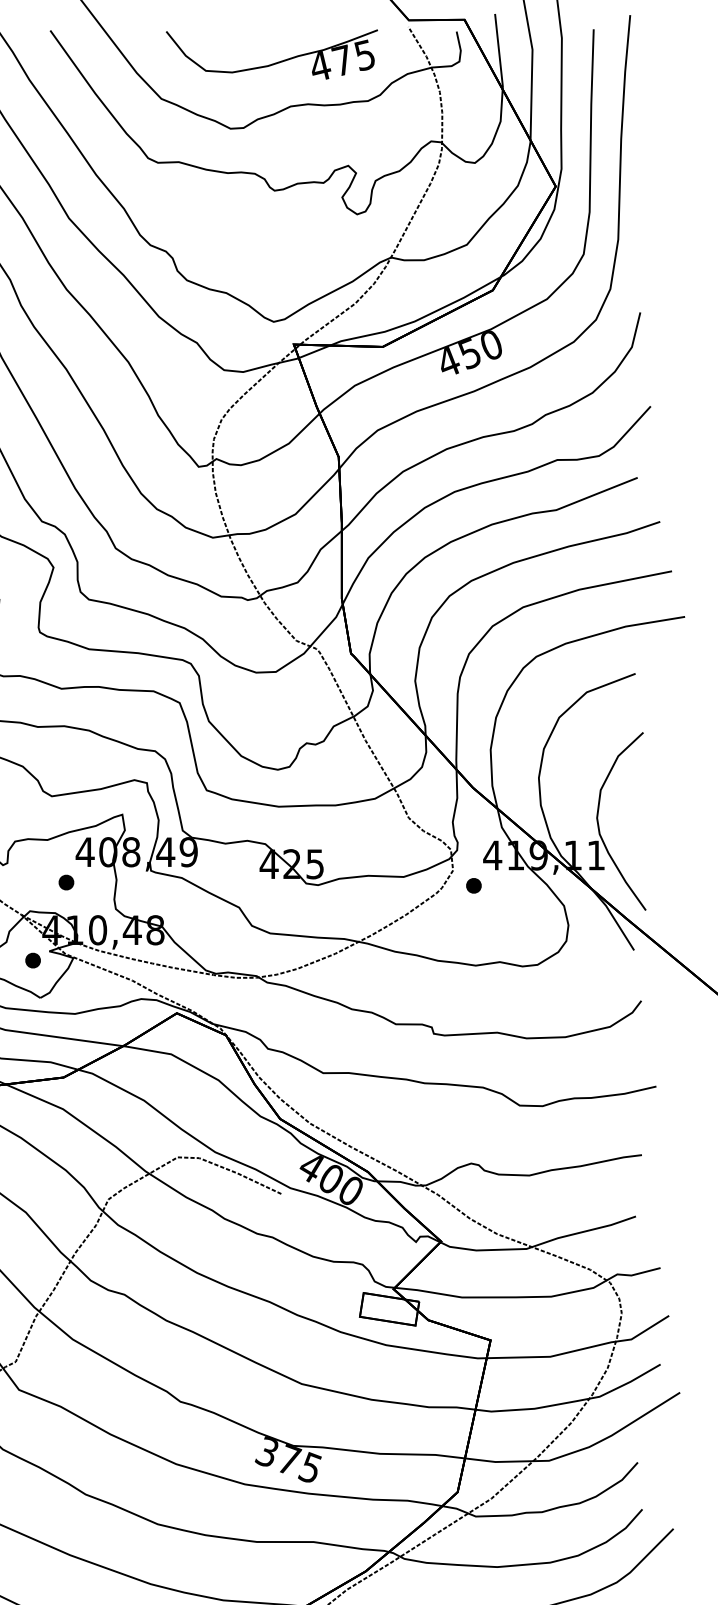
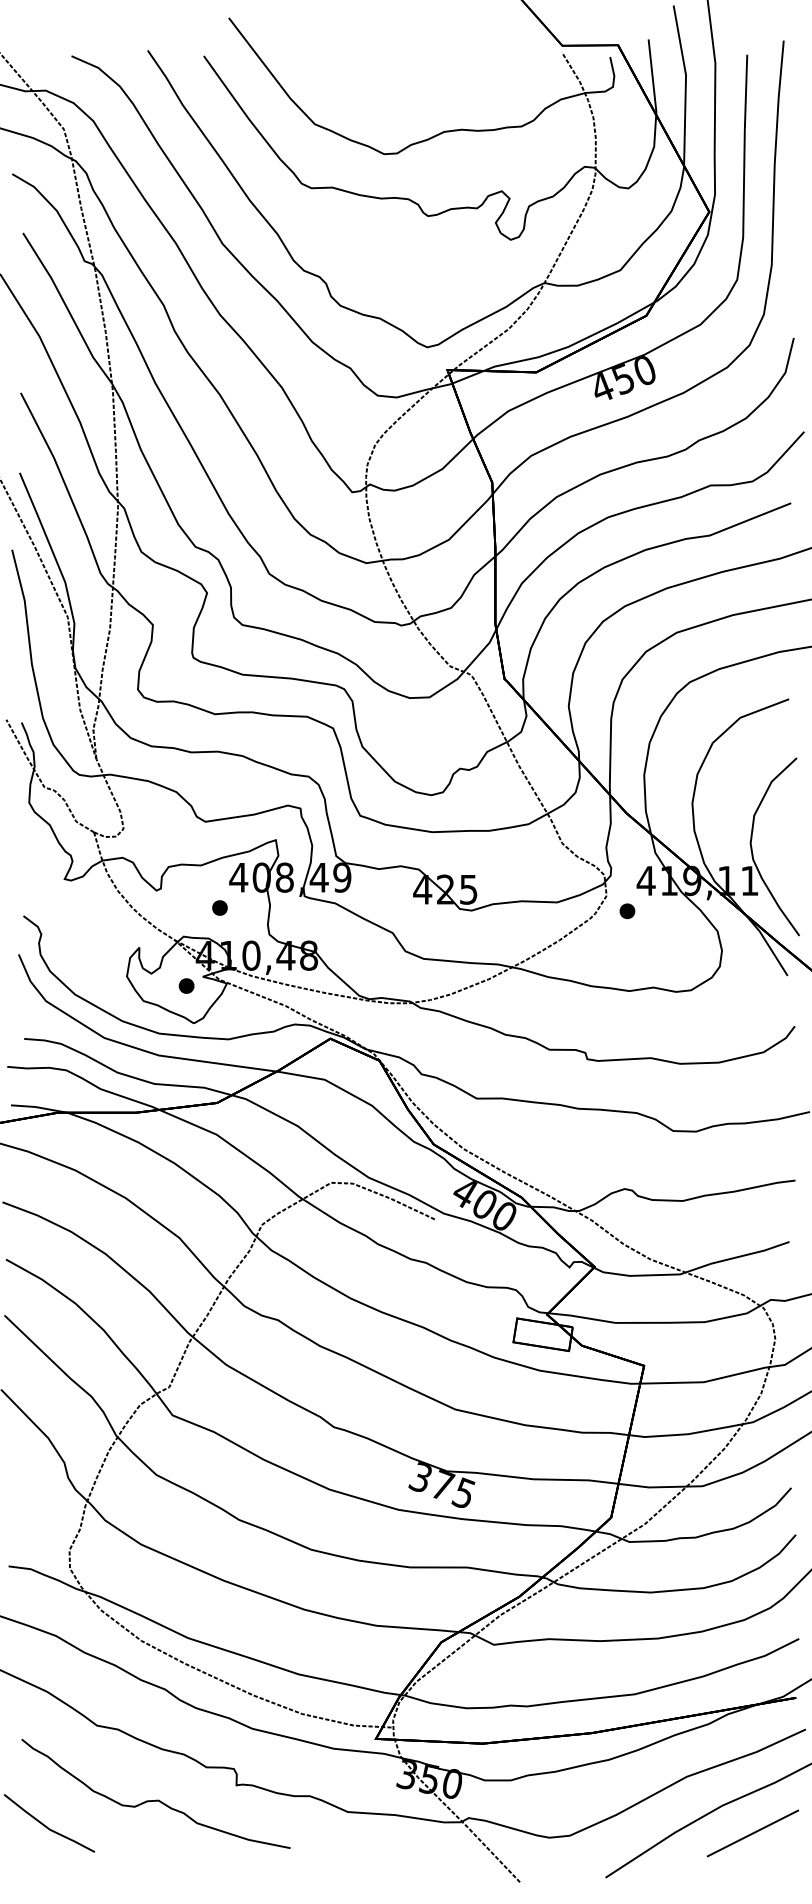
part: (273, 63) -> (427, 88), removed

